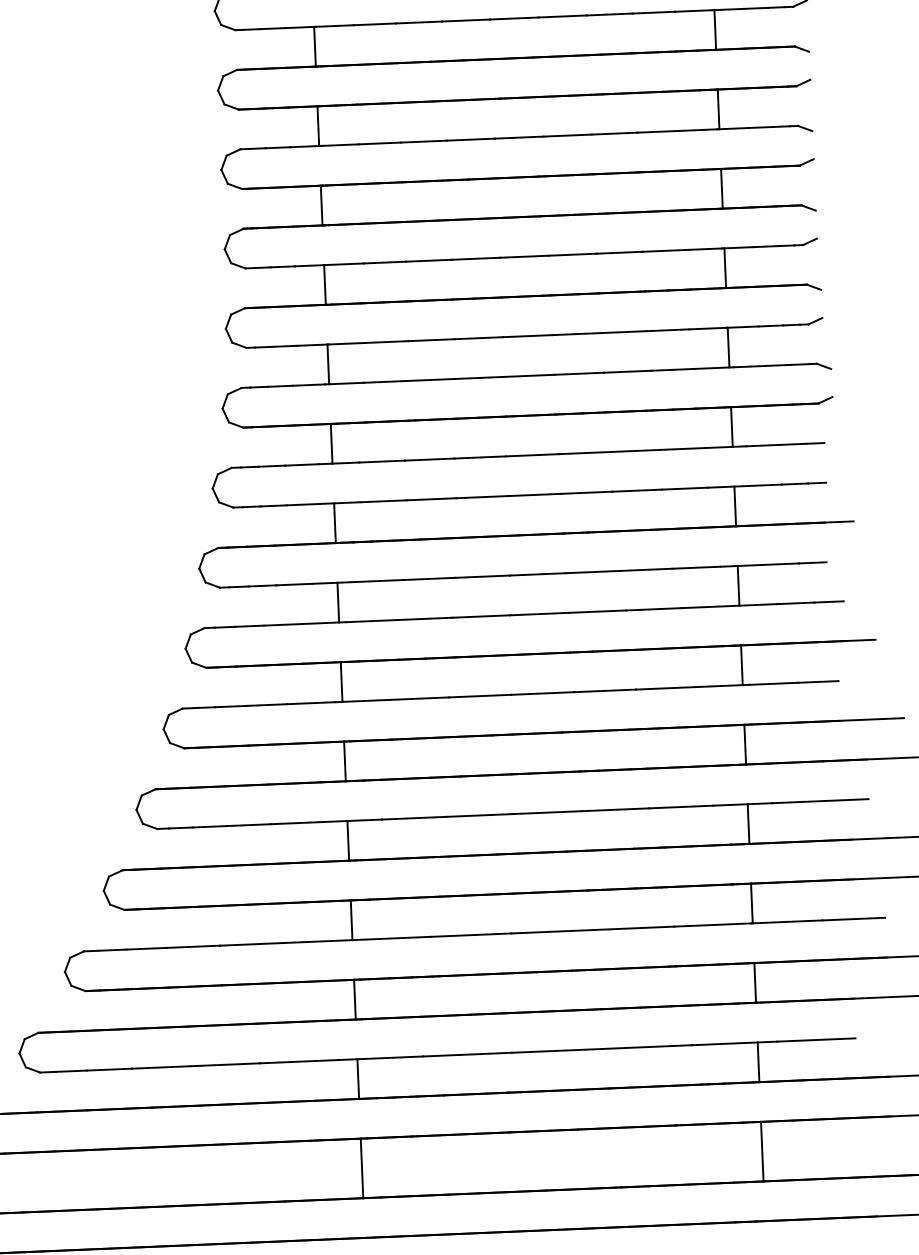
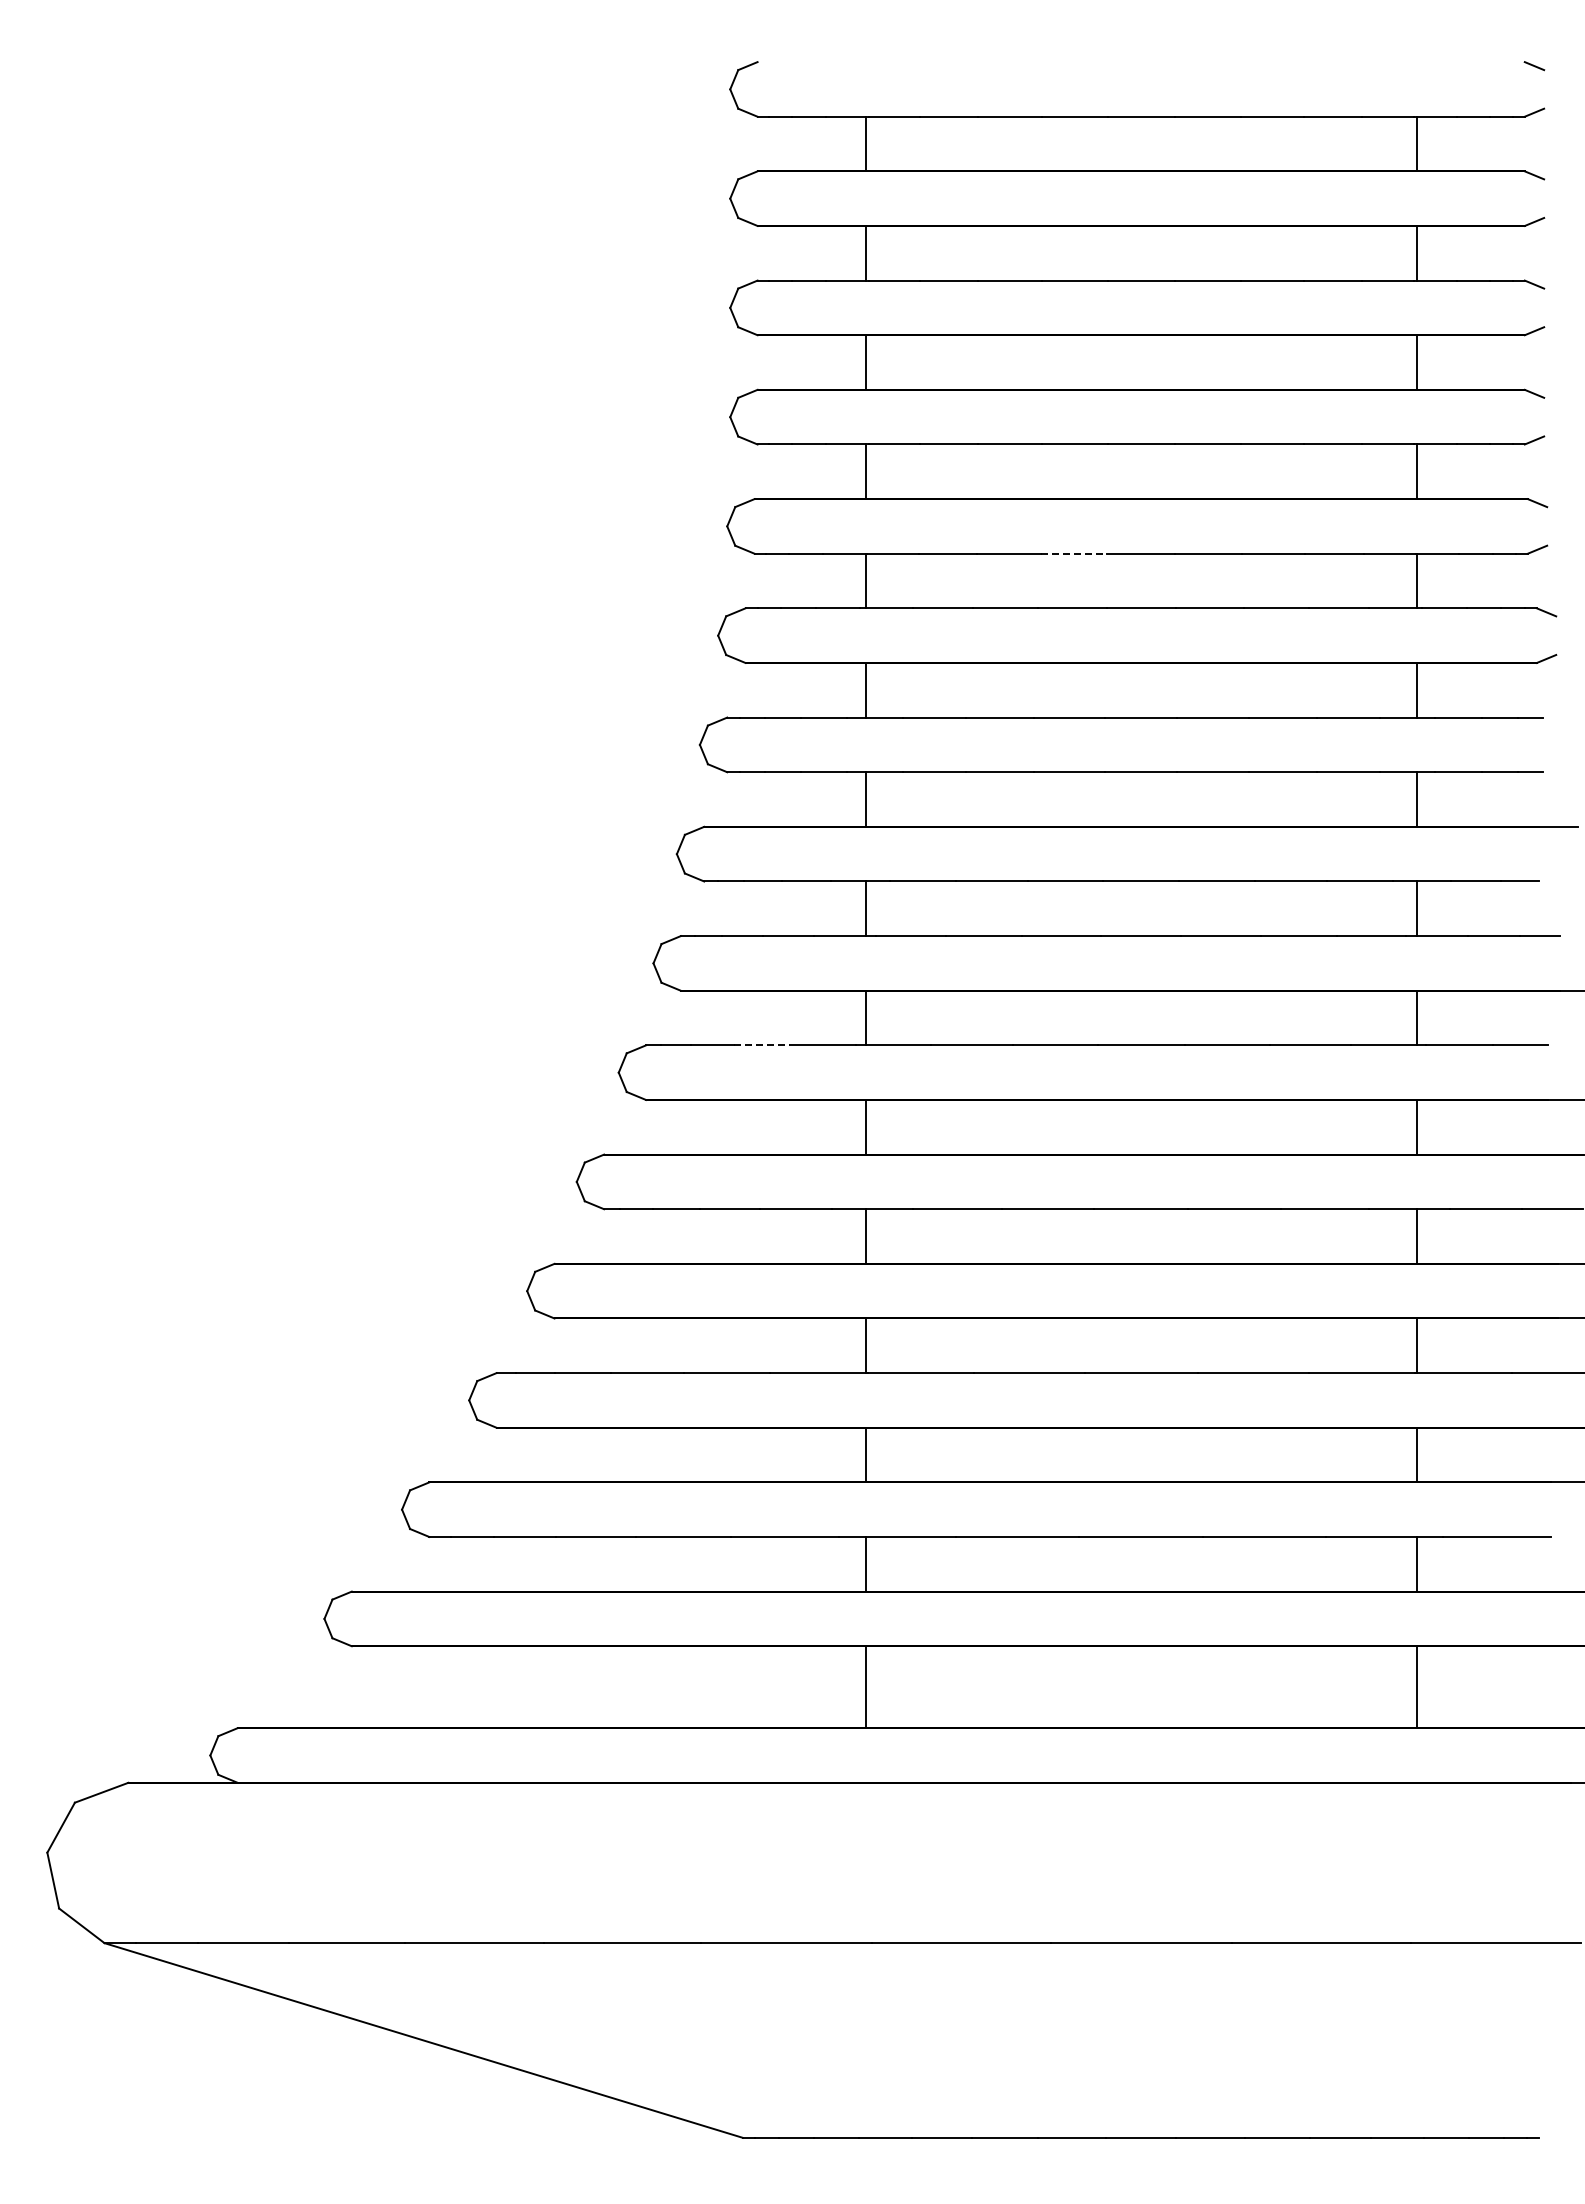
line: (479, 338) -> (1074, 553), solid -> dashed
line: (266, 705) -> (761, 1045), solid -> dashed

